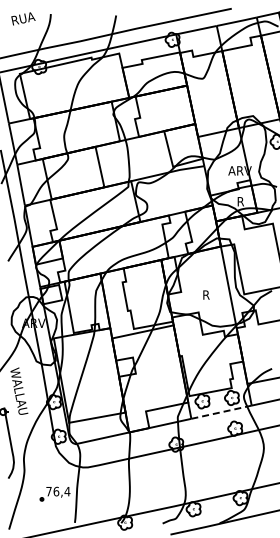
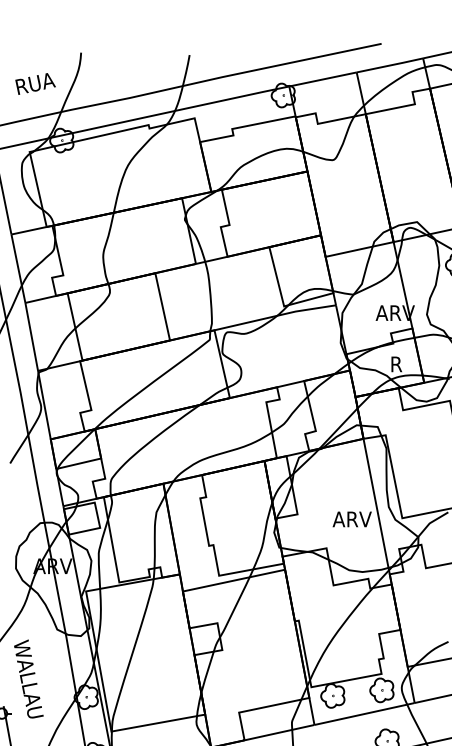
text: (23, 18) -> (35, 83), moved
text: (213, 294) -> (351, 518), R -> ARV
line: (221, 412) -> (364, 714), dashed -> solid

